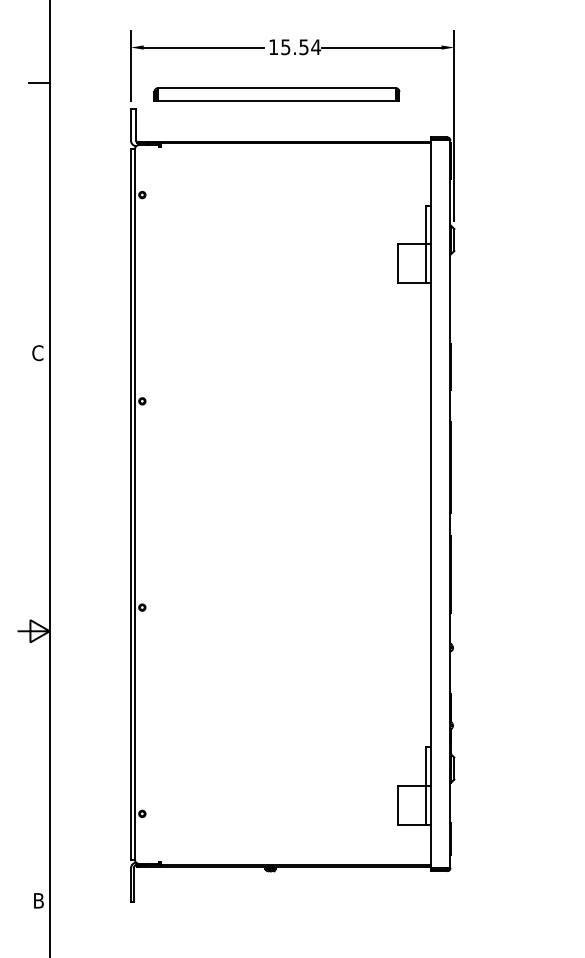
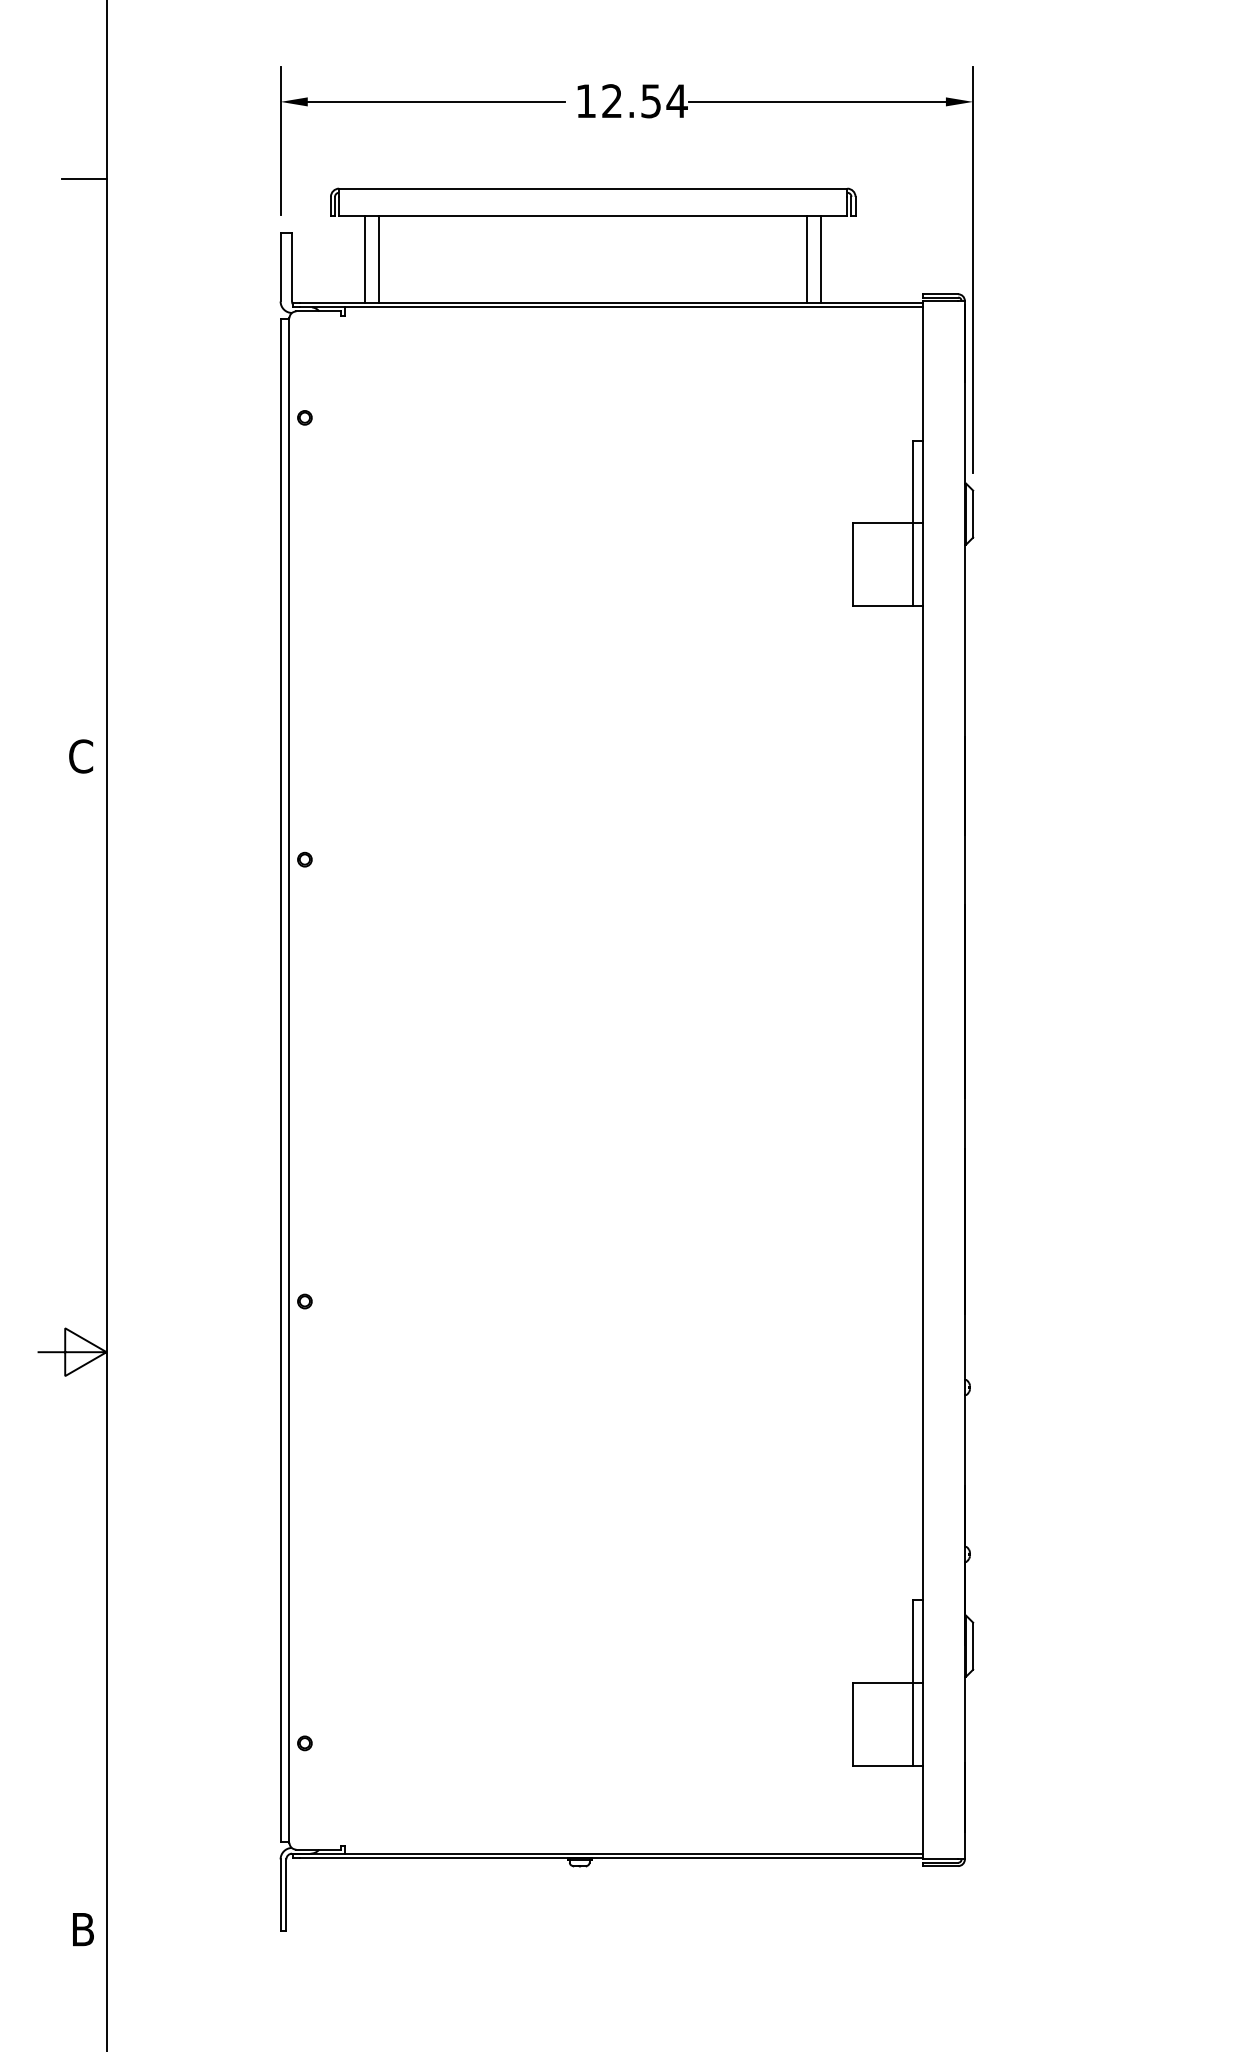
text: (285, 47) -> (611, 101), 15.54 -> 12.54
line: (170, 120) -> (365, 258), added
line: (177, 120) -> (380, 258), added
line: (376, 120) -> (806, 258), added
line: (383, 120) -> (821, 258), added

